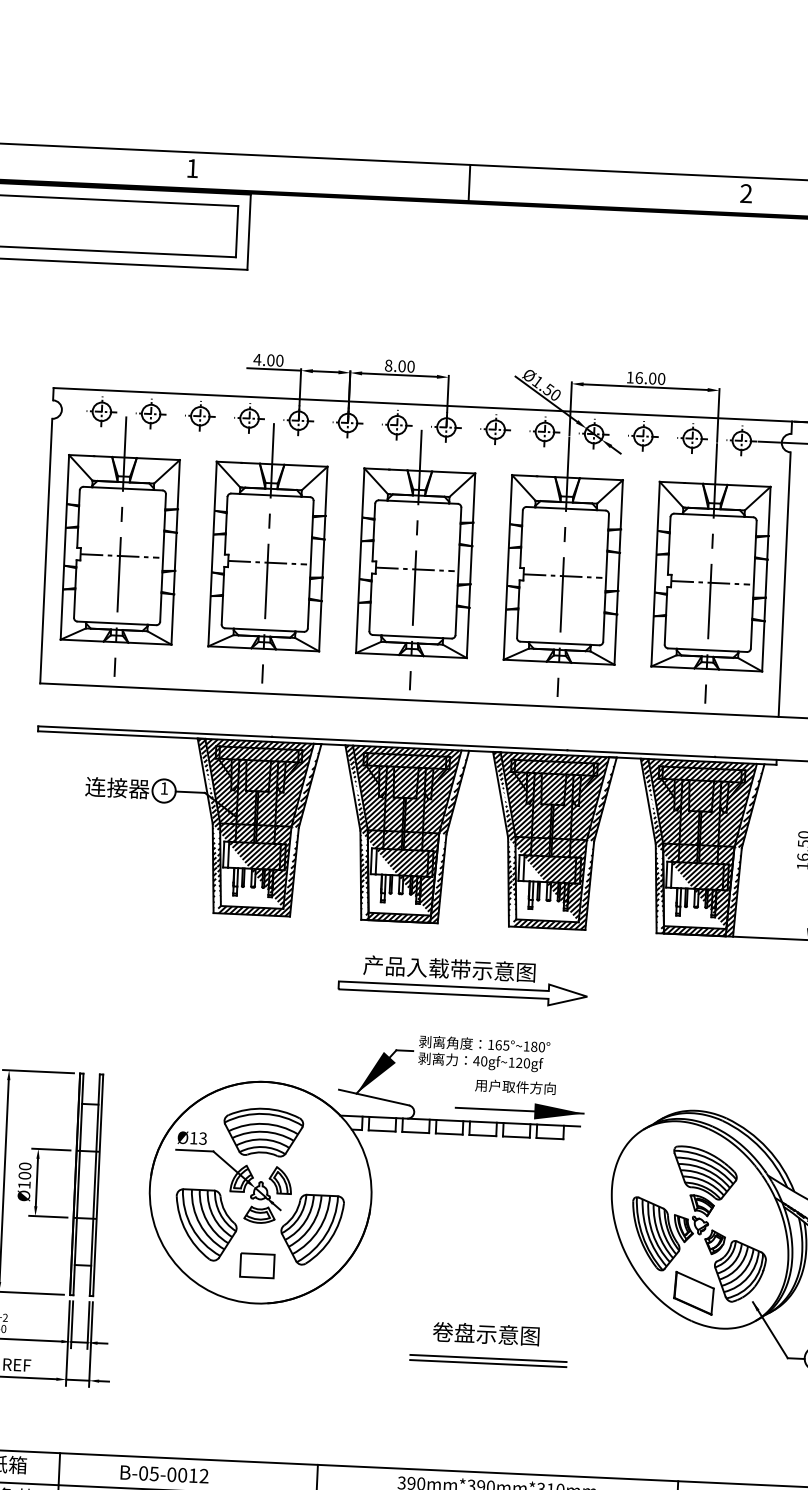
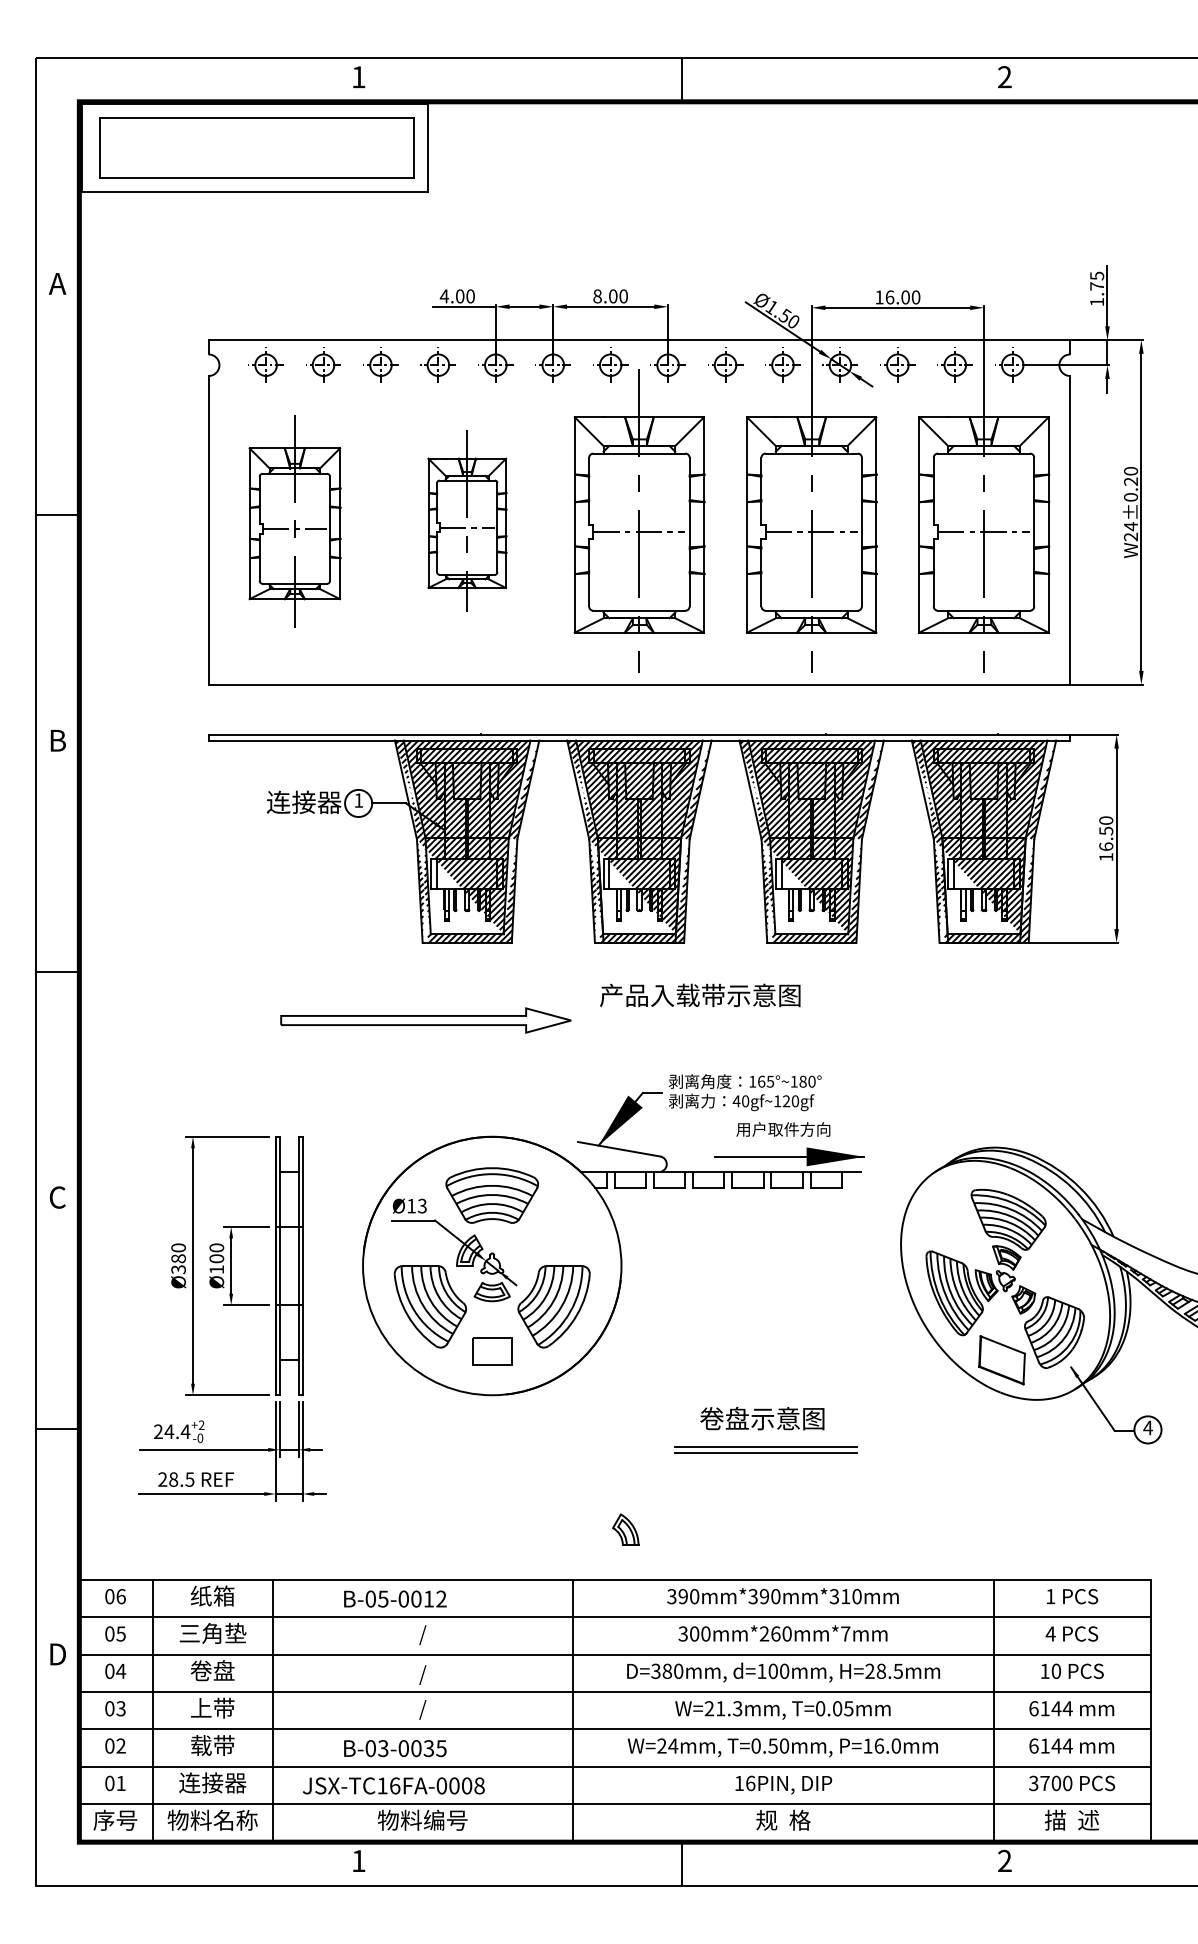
part: (120, 546) -> (294, 520), size x0.7
part: (268, 552) -> (467, 520), size x0.6
part: (462, 990) -> (425, 1020), moved
part: (280, 1180) -> (625, 1529), moved

